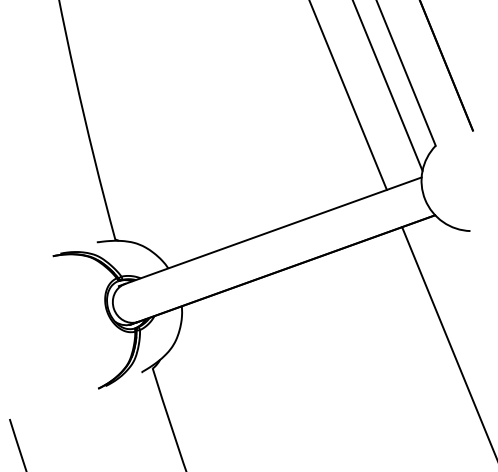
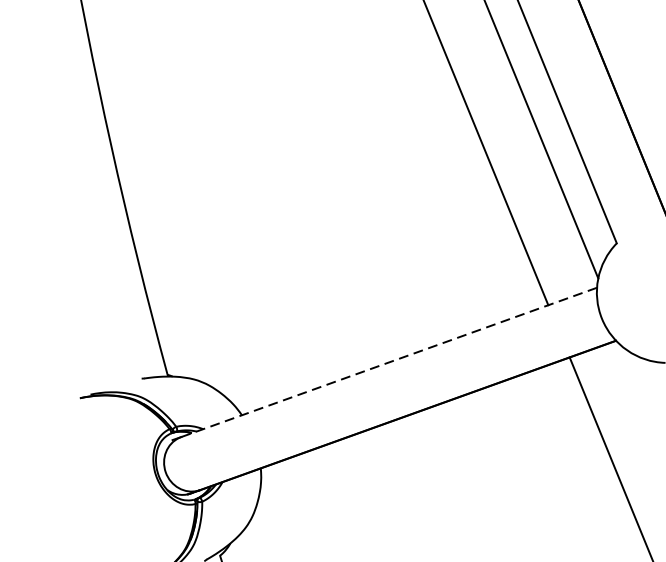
line: (273, 230) -> (389, 362), solid -> dashed

